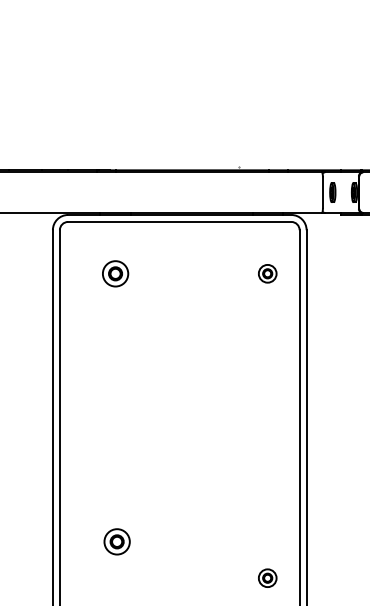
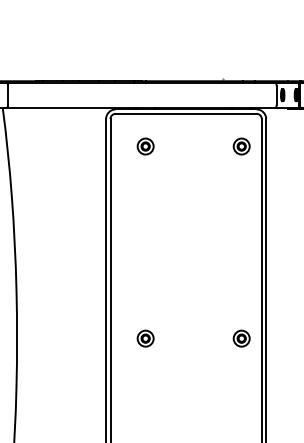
part: (267, 273) -> (241, 146), size x1.43
part: (116, 541) -> (145, 338), moved
part: (267, 578) -> (241, 338), size x1.43

